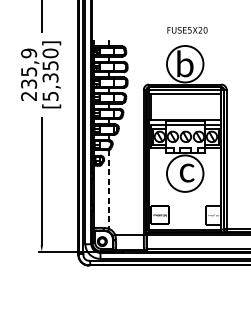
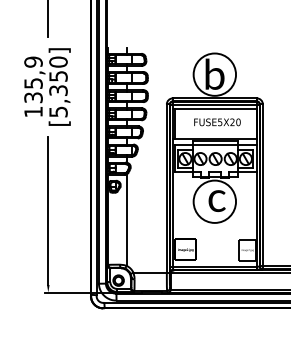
text: (187, 30) -> (217, 122), moved
text: (29, 96) -> (33, 112), 235,9 -> 135,9
line: (109, 189) -> (126, 220), dashed -> solid

